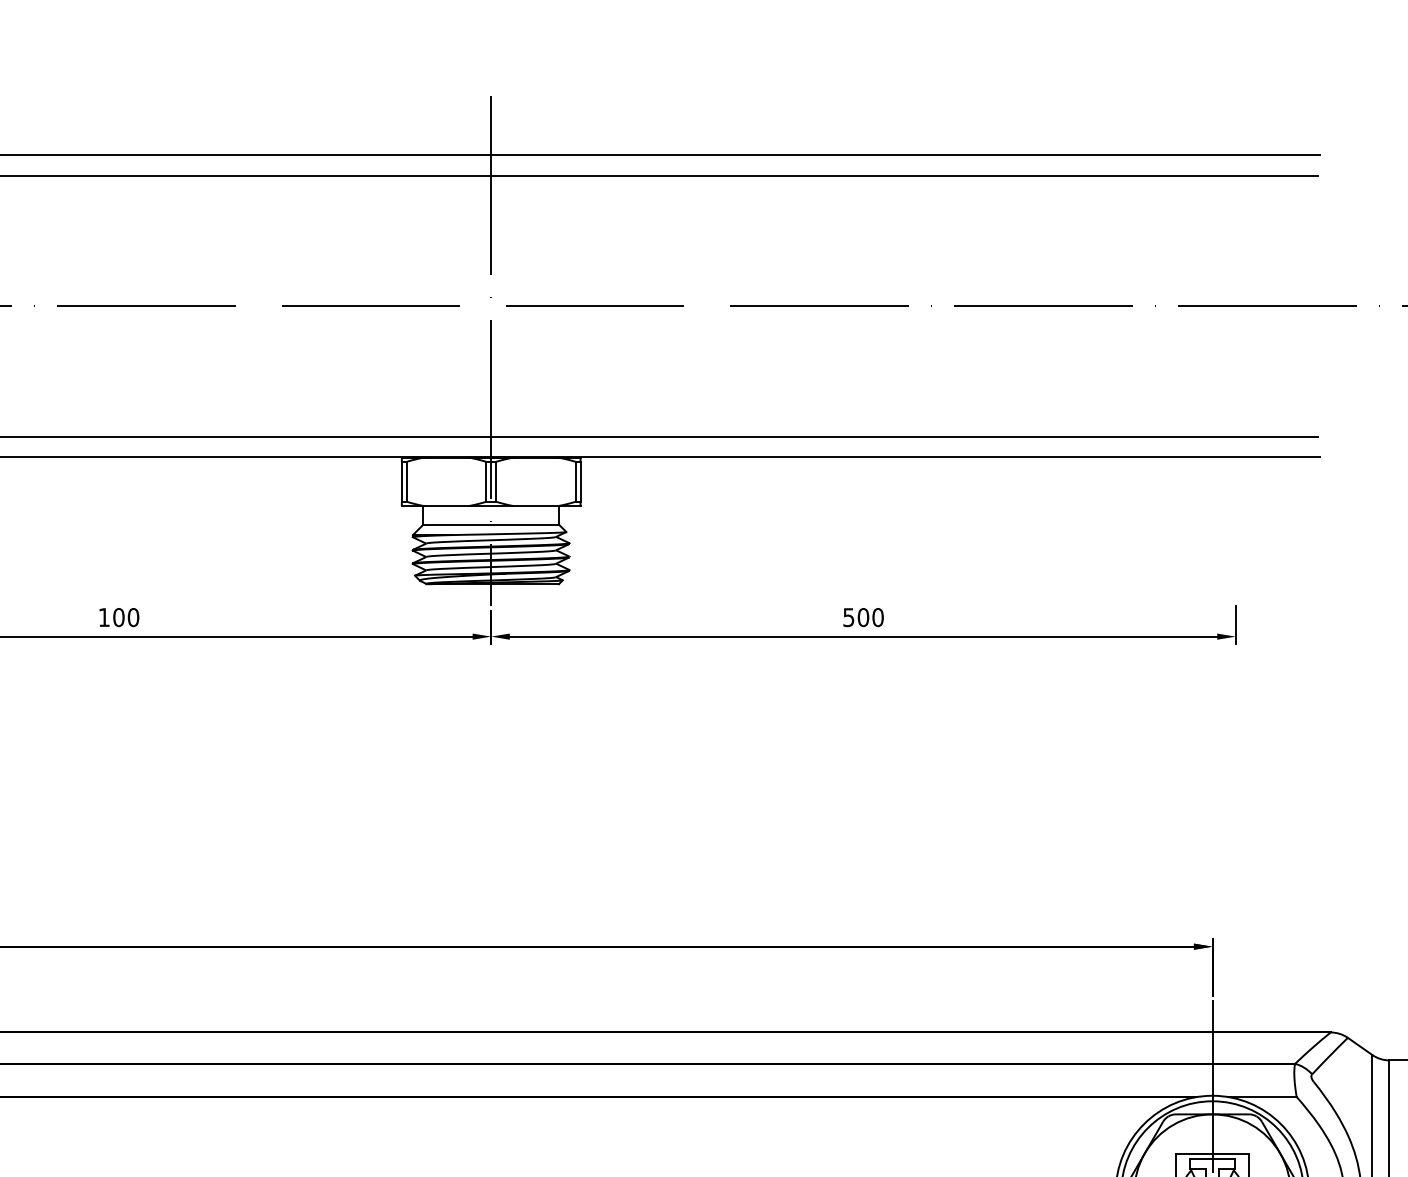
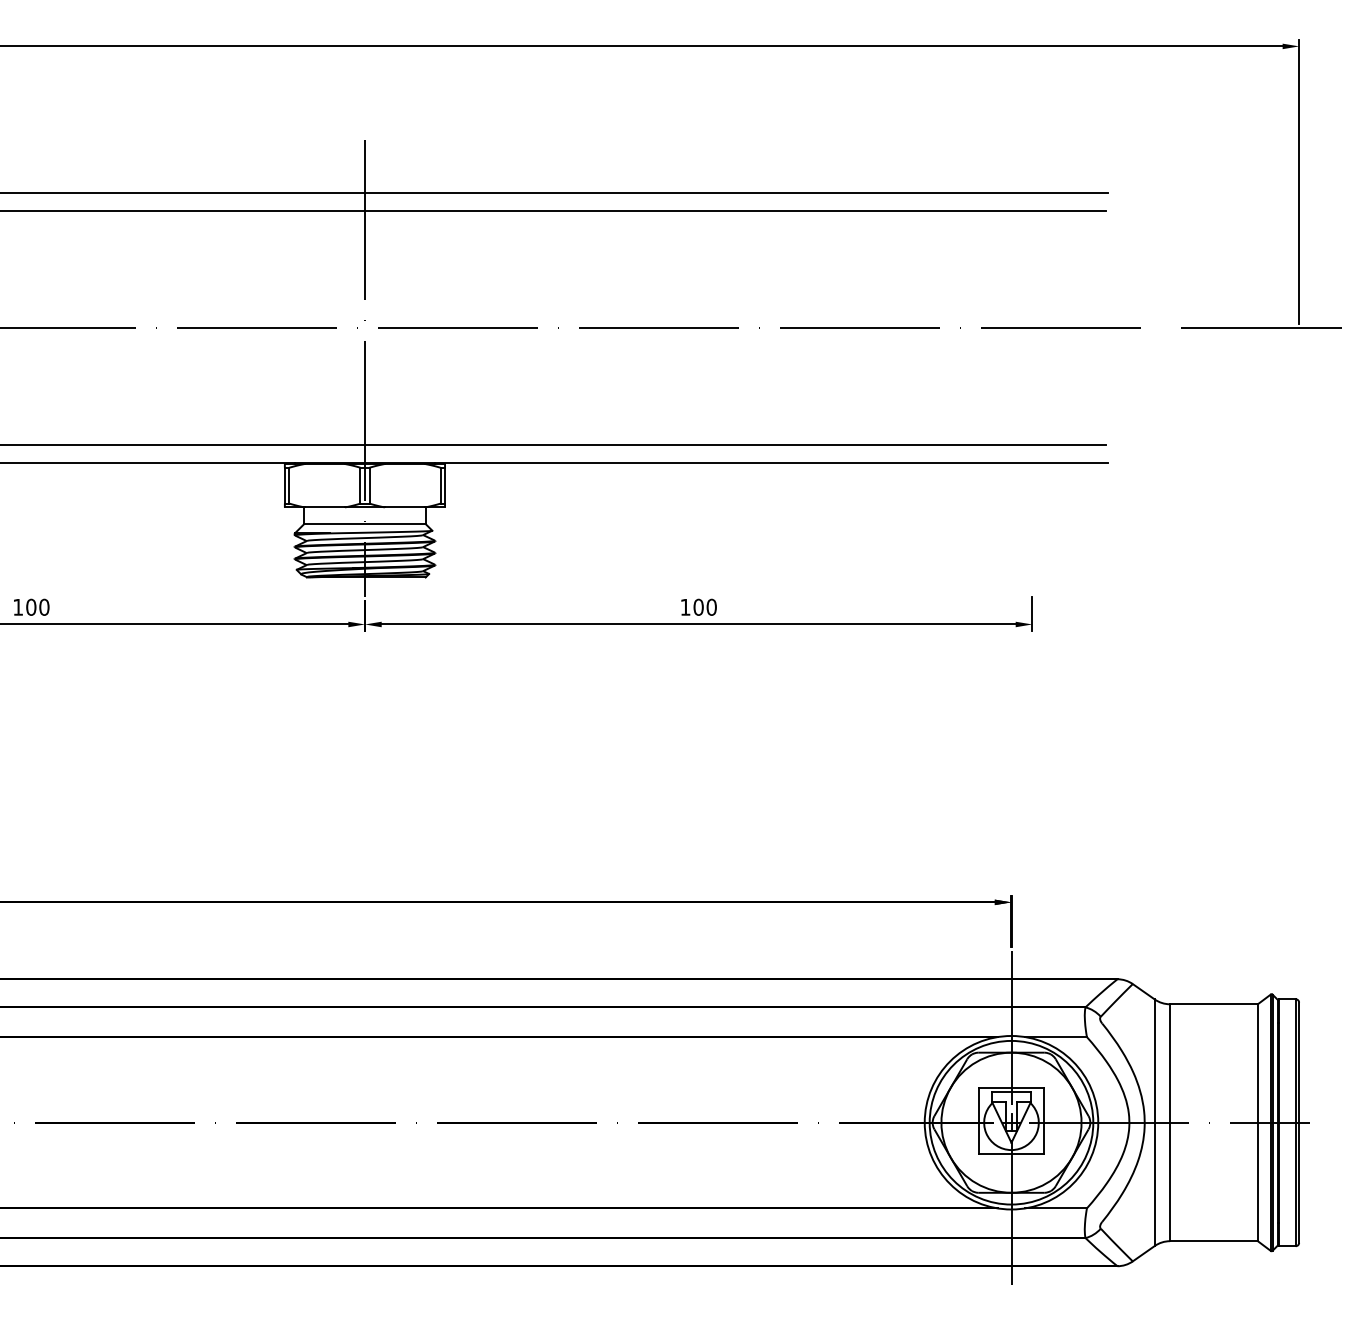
text: (848, 617) -> (685, 607), 500 -> 100

